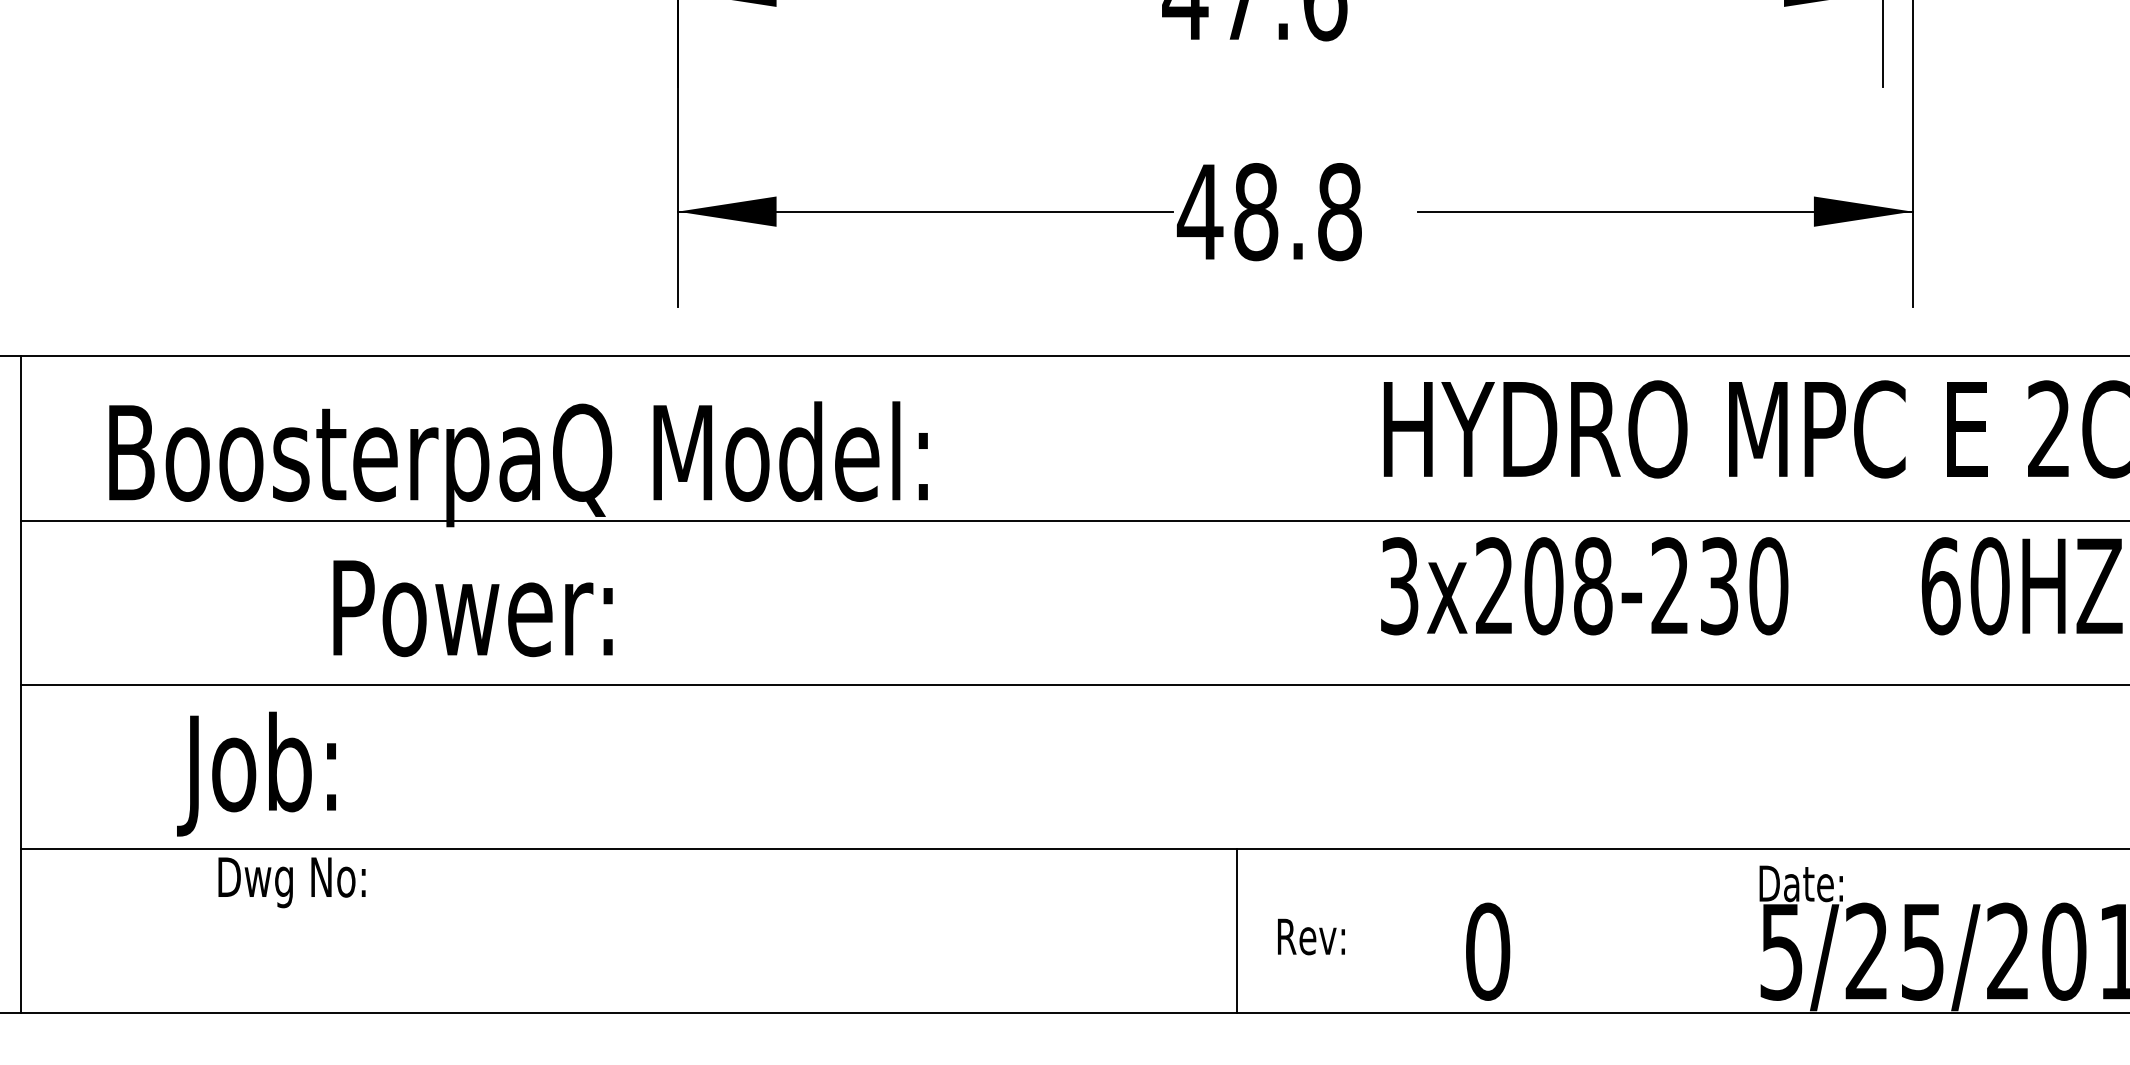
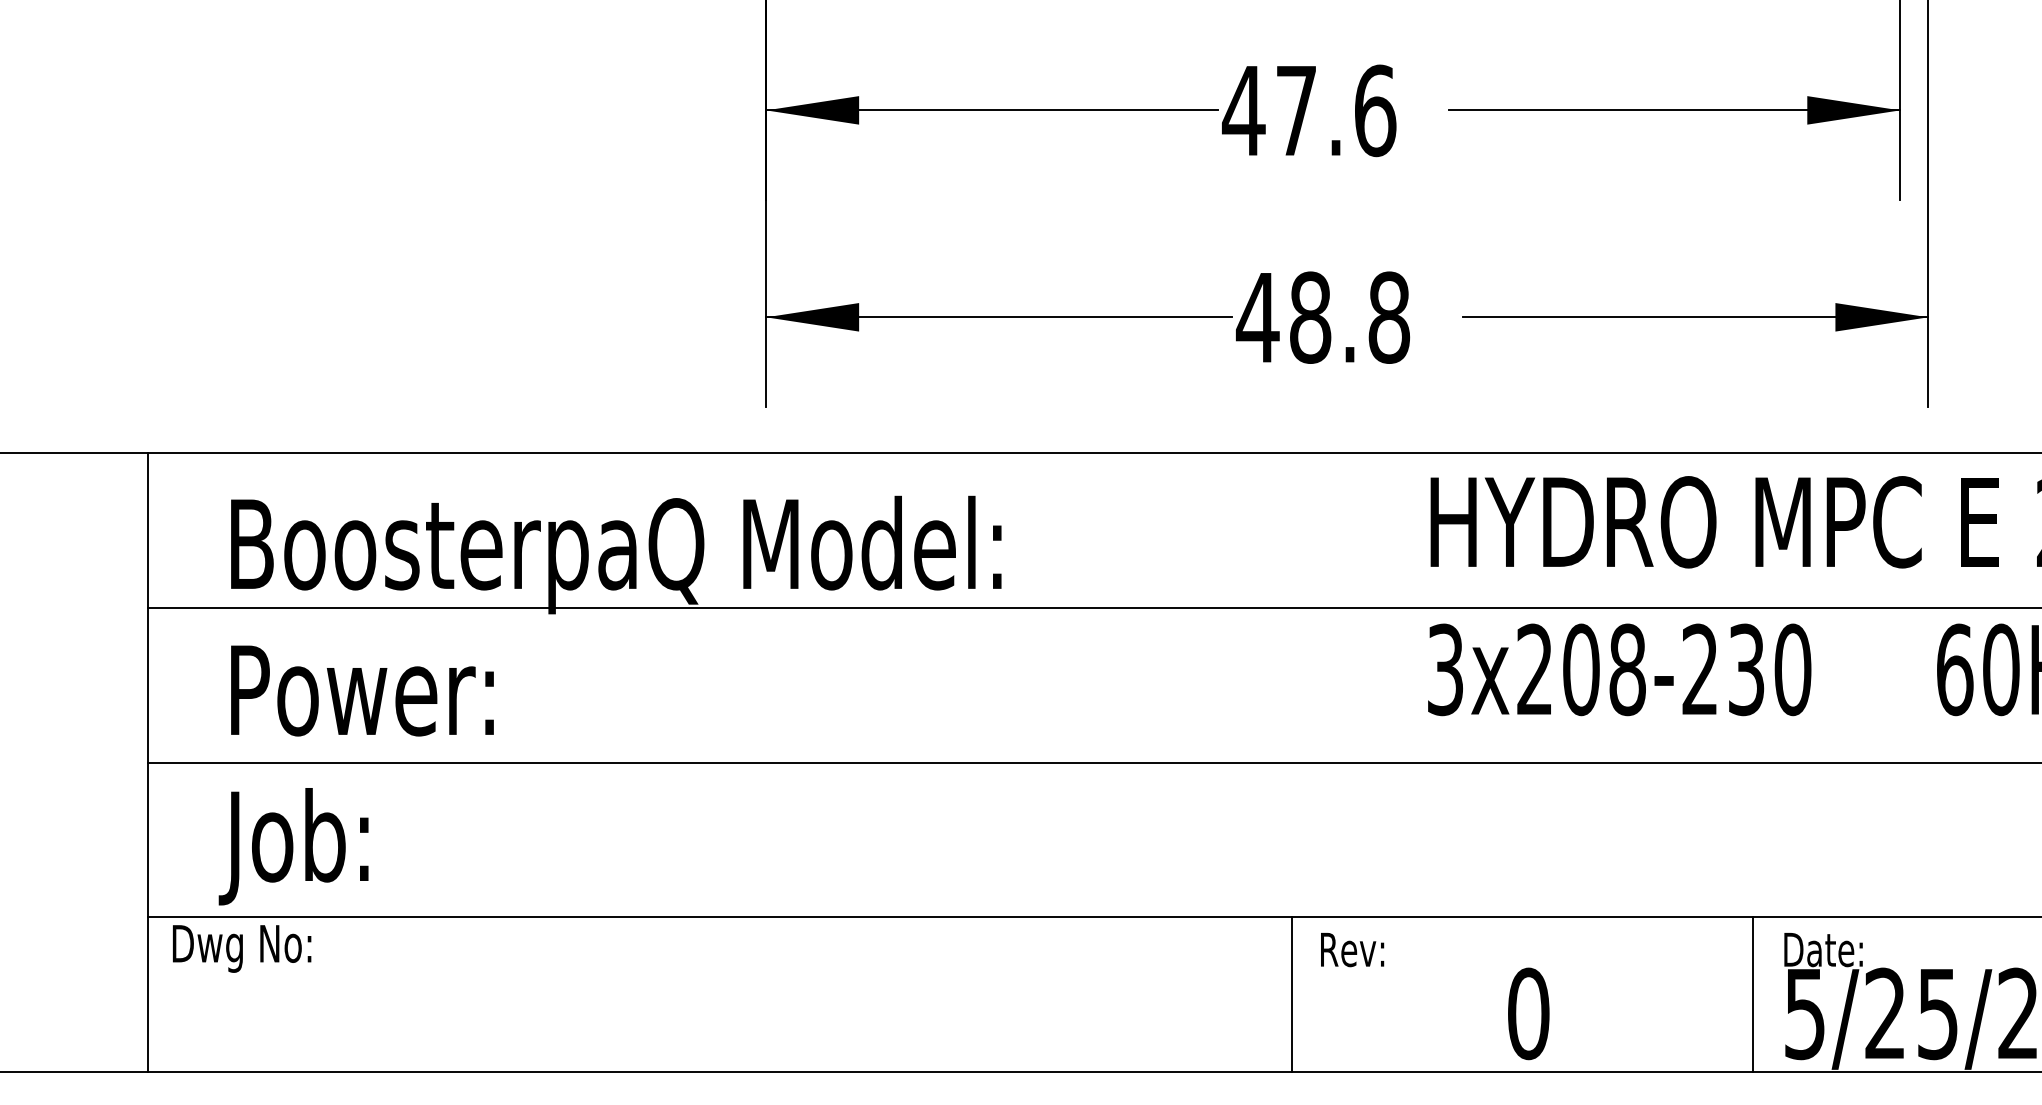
text: (473, 608) -> (362, 690), moved
text: (256, 773) -> (293, 846), moved
text: (292, 882) -> (242, 948), moved
line: (1725, 931) -> (1752, 994), added
text: (1311, 937) -> (1352, 950), moved

